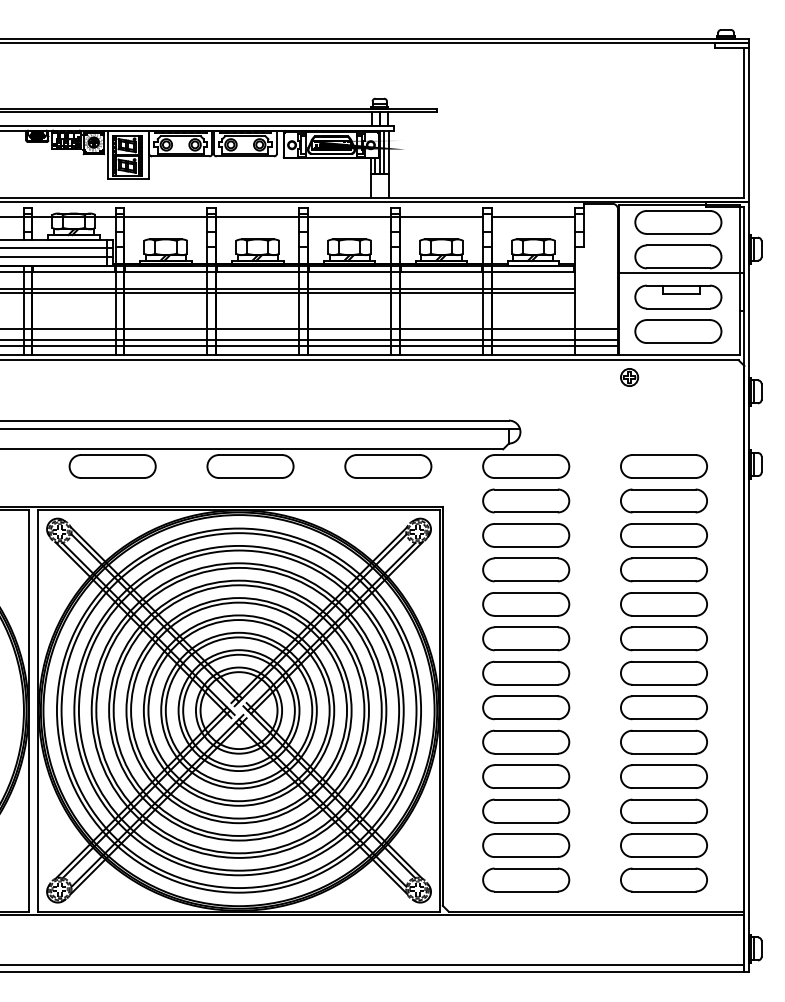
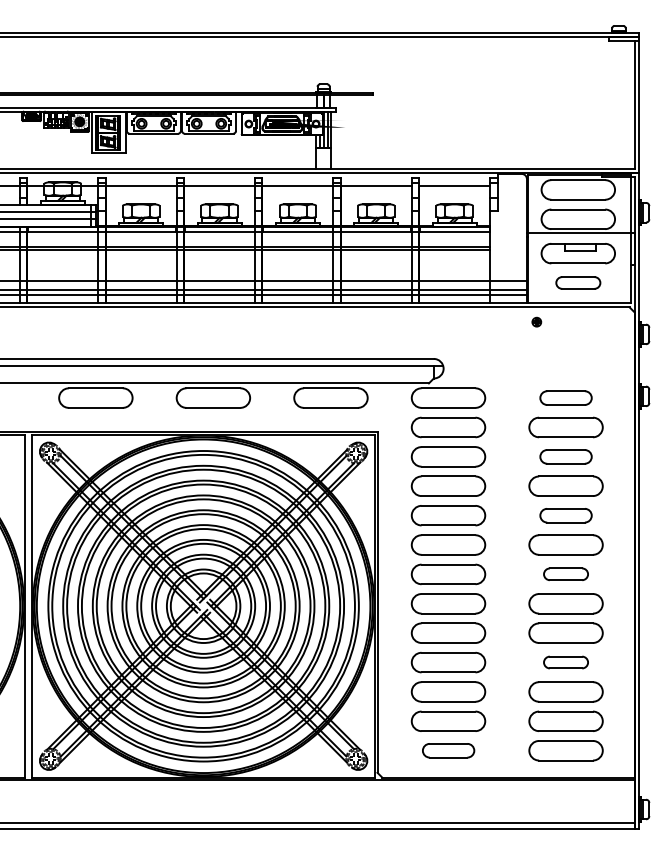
part: (678, 331) -> (578, 282), size x0.6
part: (629, 377) -> (536, 322), size x0.6
part: (663, 466) -> (565, 398), size x0.7
part: (663, 535) -> (565, 456), size x0.7
part: (663, 604) -> (565, 515), size x0.7
part: (663, 672) -> (565, 573), size x0.6
part: (663, 776) -> (565, 662), size x0.6
part: (526, 879) -> (448, 750), size x0.7

